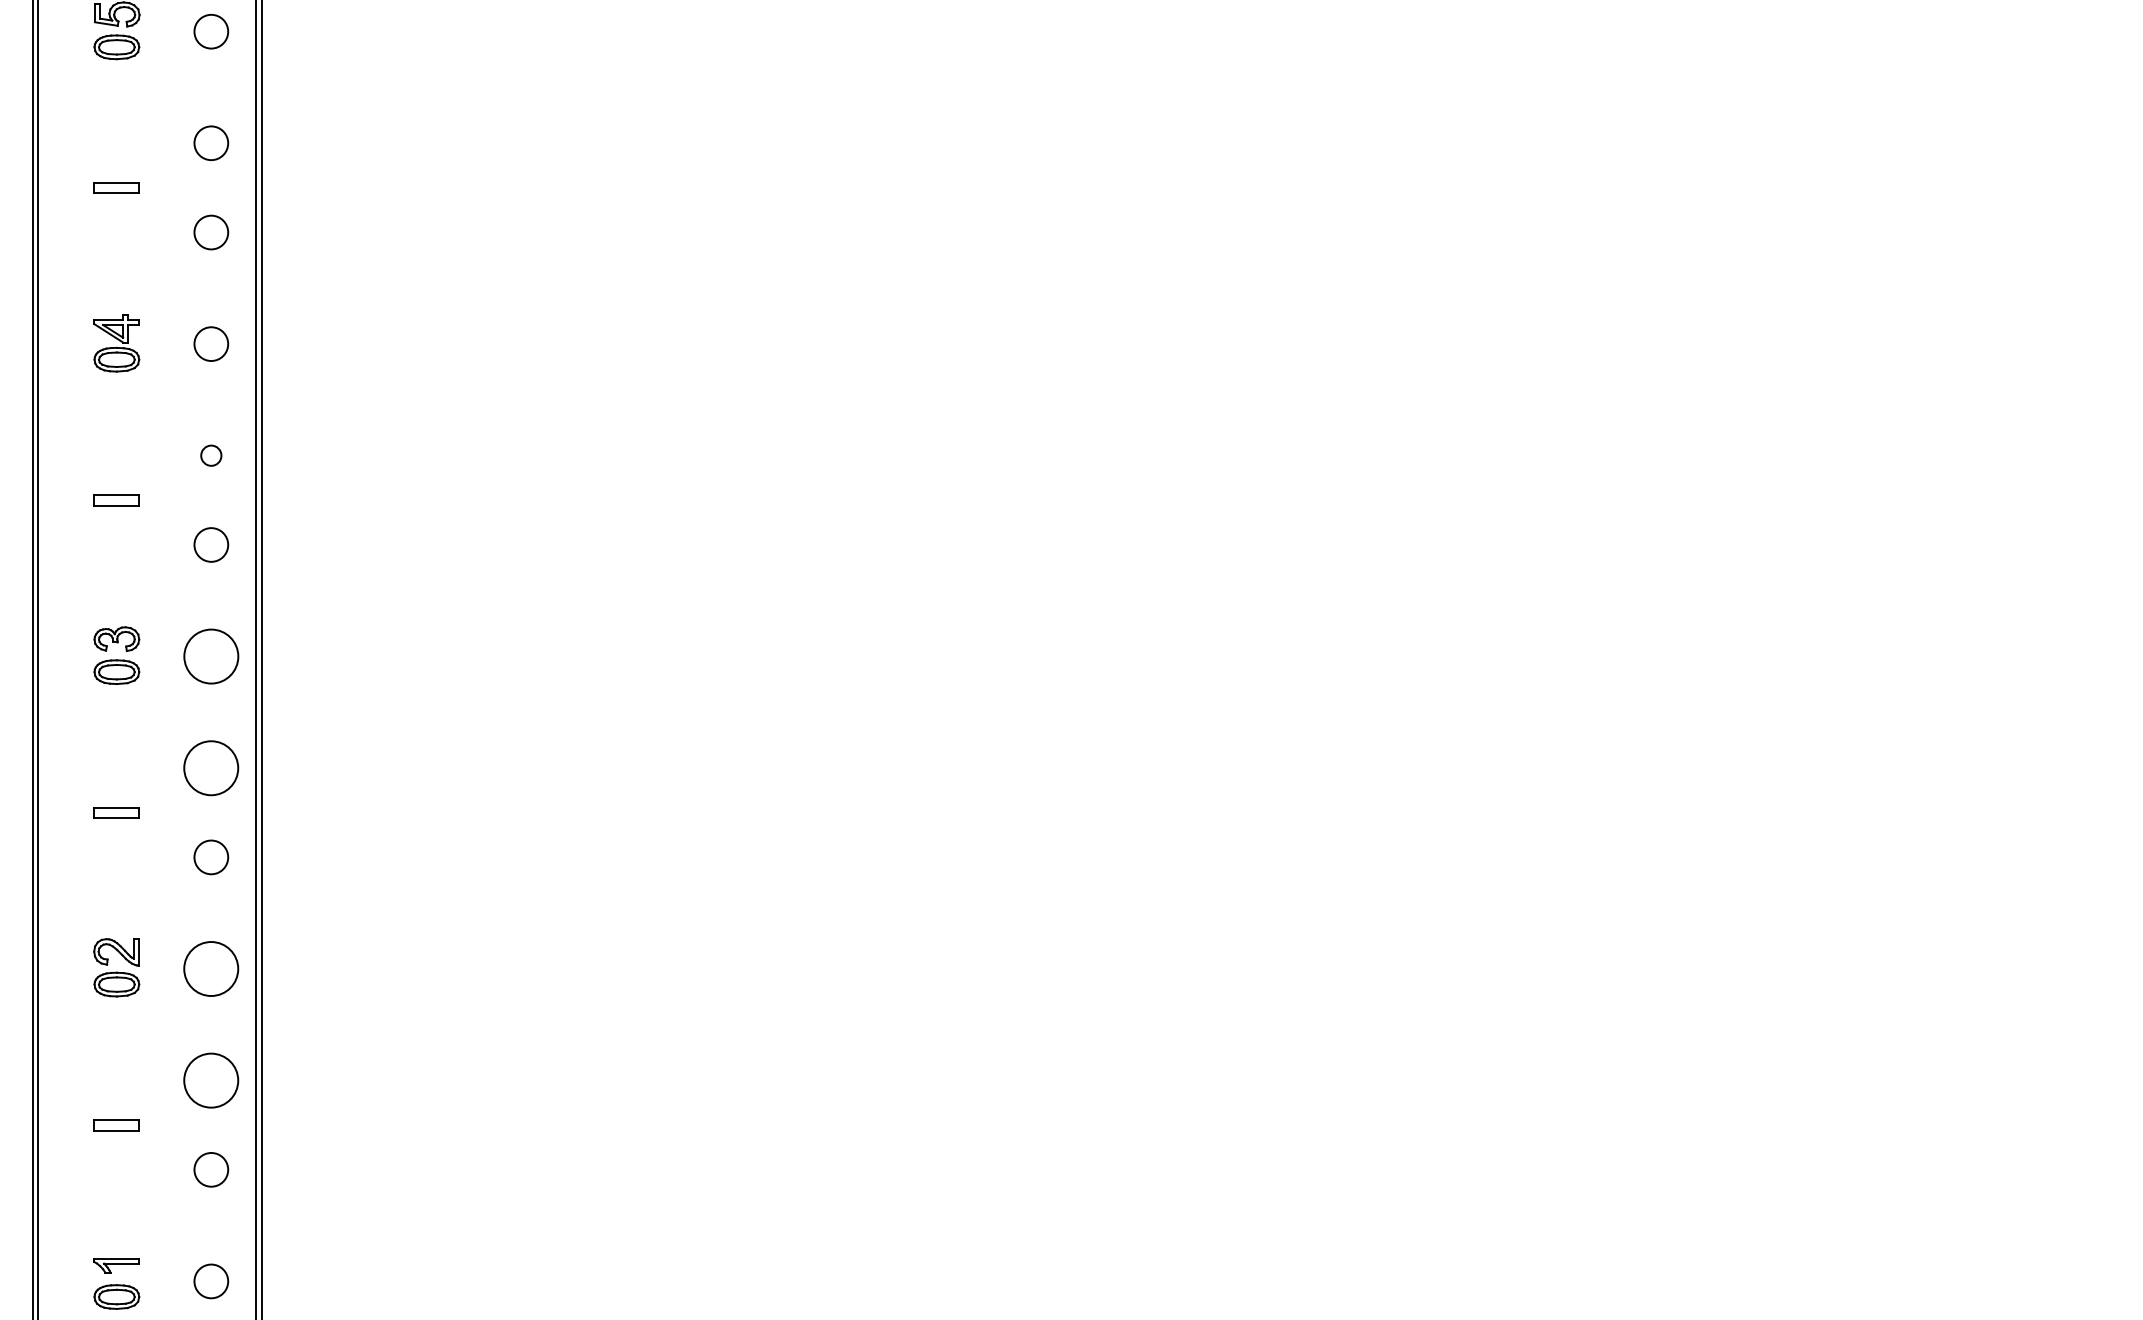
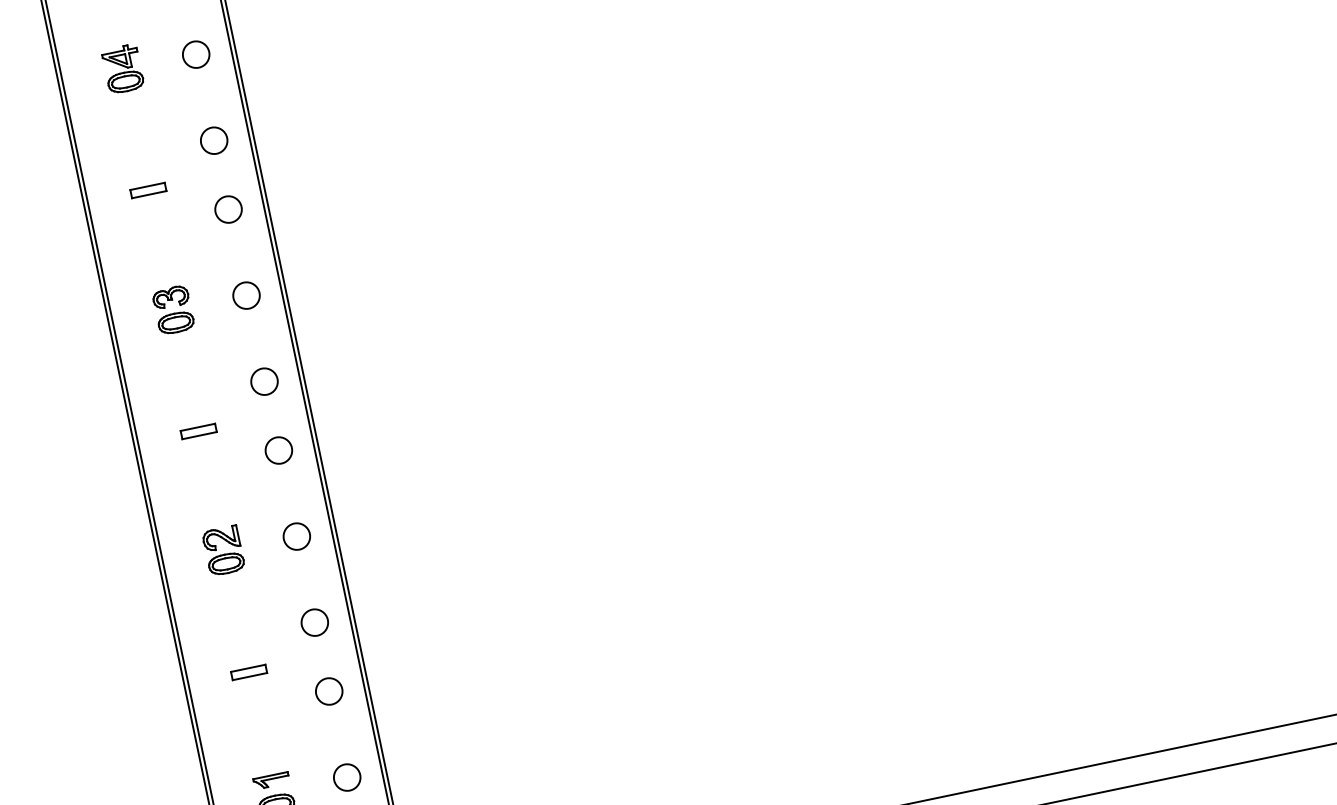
circle: (211, 455) -> (214, 140), size x1.67
circle: (211, 656) -> (246, 295), size x0.62
circle: (211, 767) -> (264, 381), size x0.62
circle: (211, 968) -> (296, 536), size x0.62
circle: (211, 1080) -> (314, 622), size x0.62

